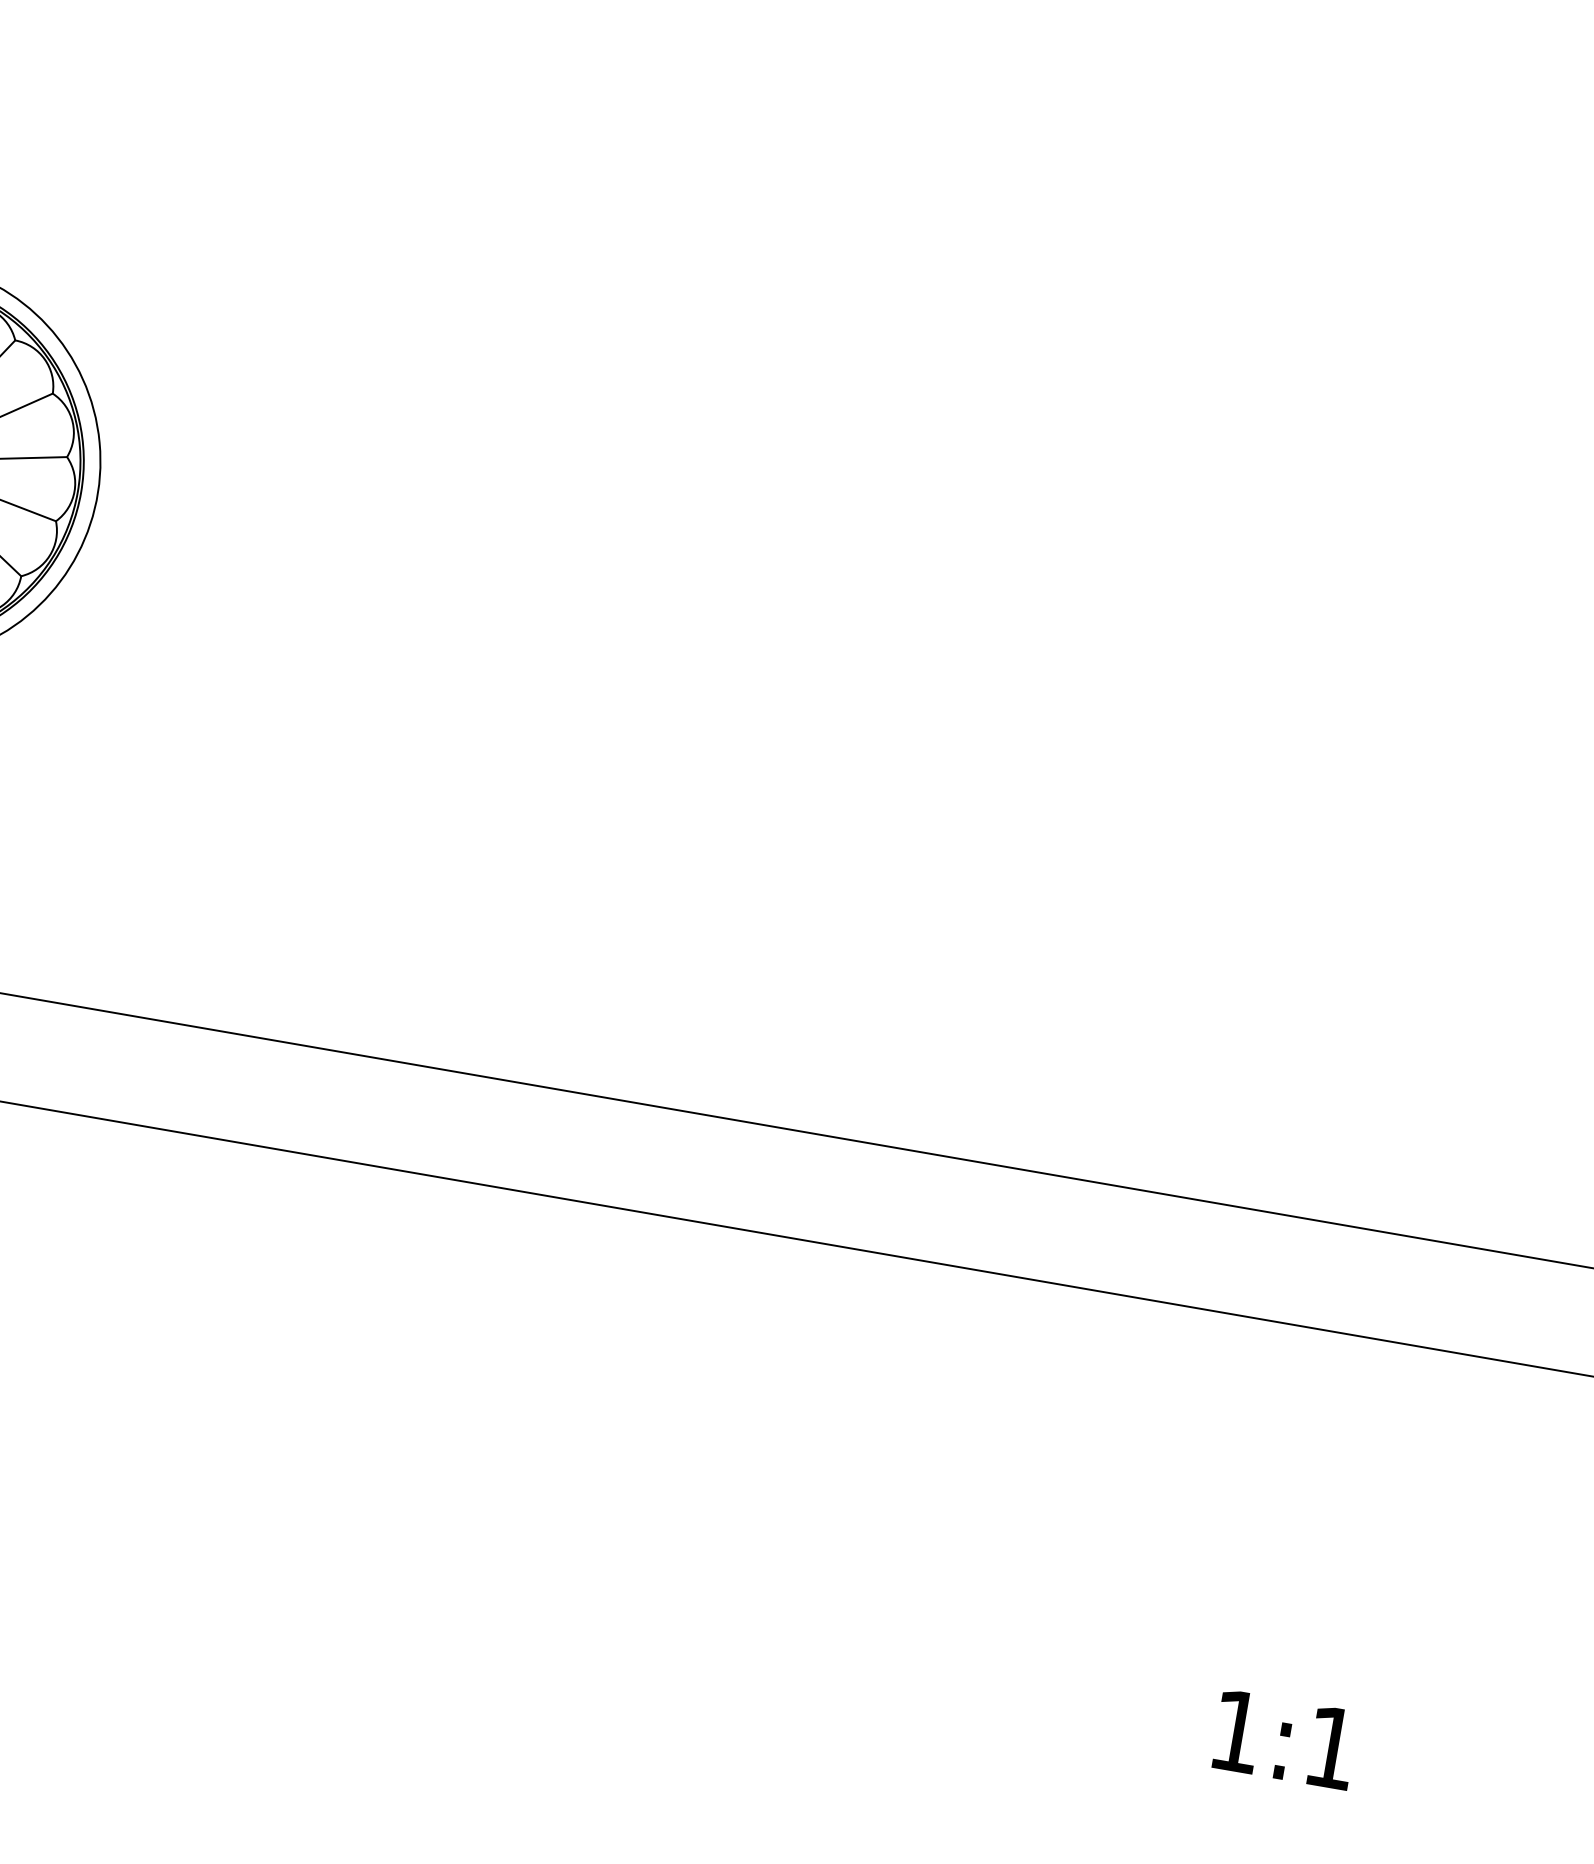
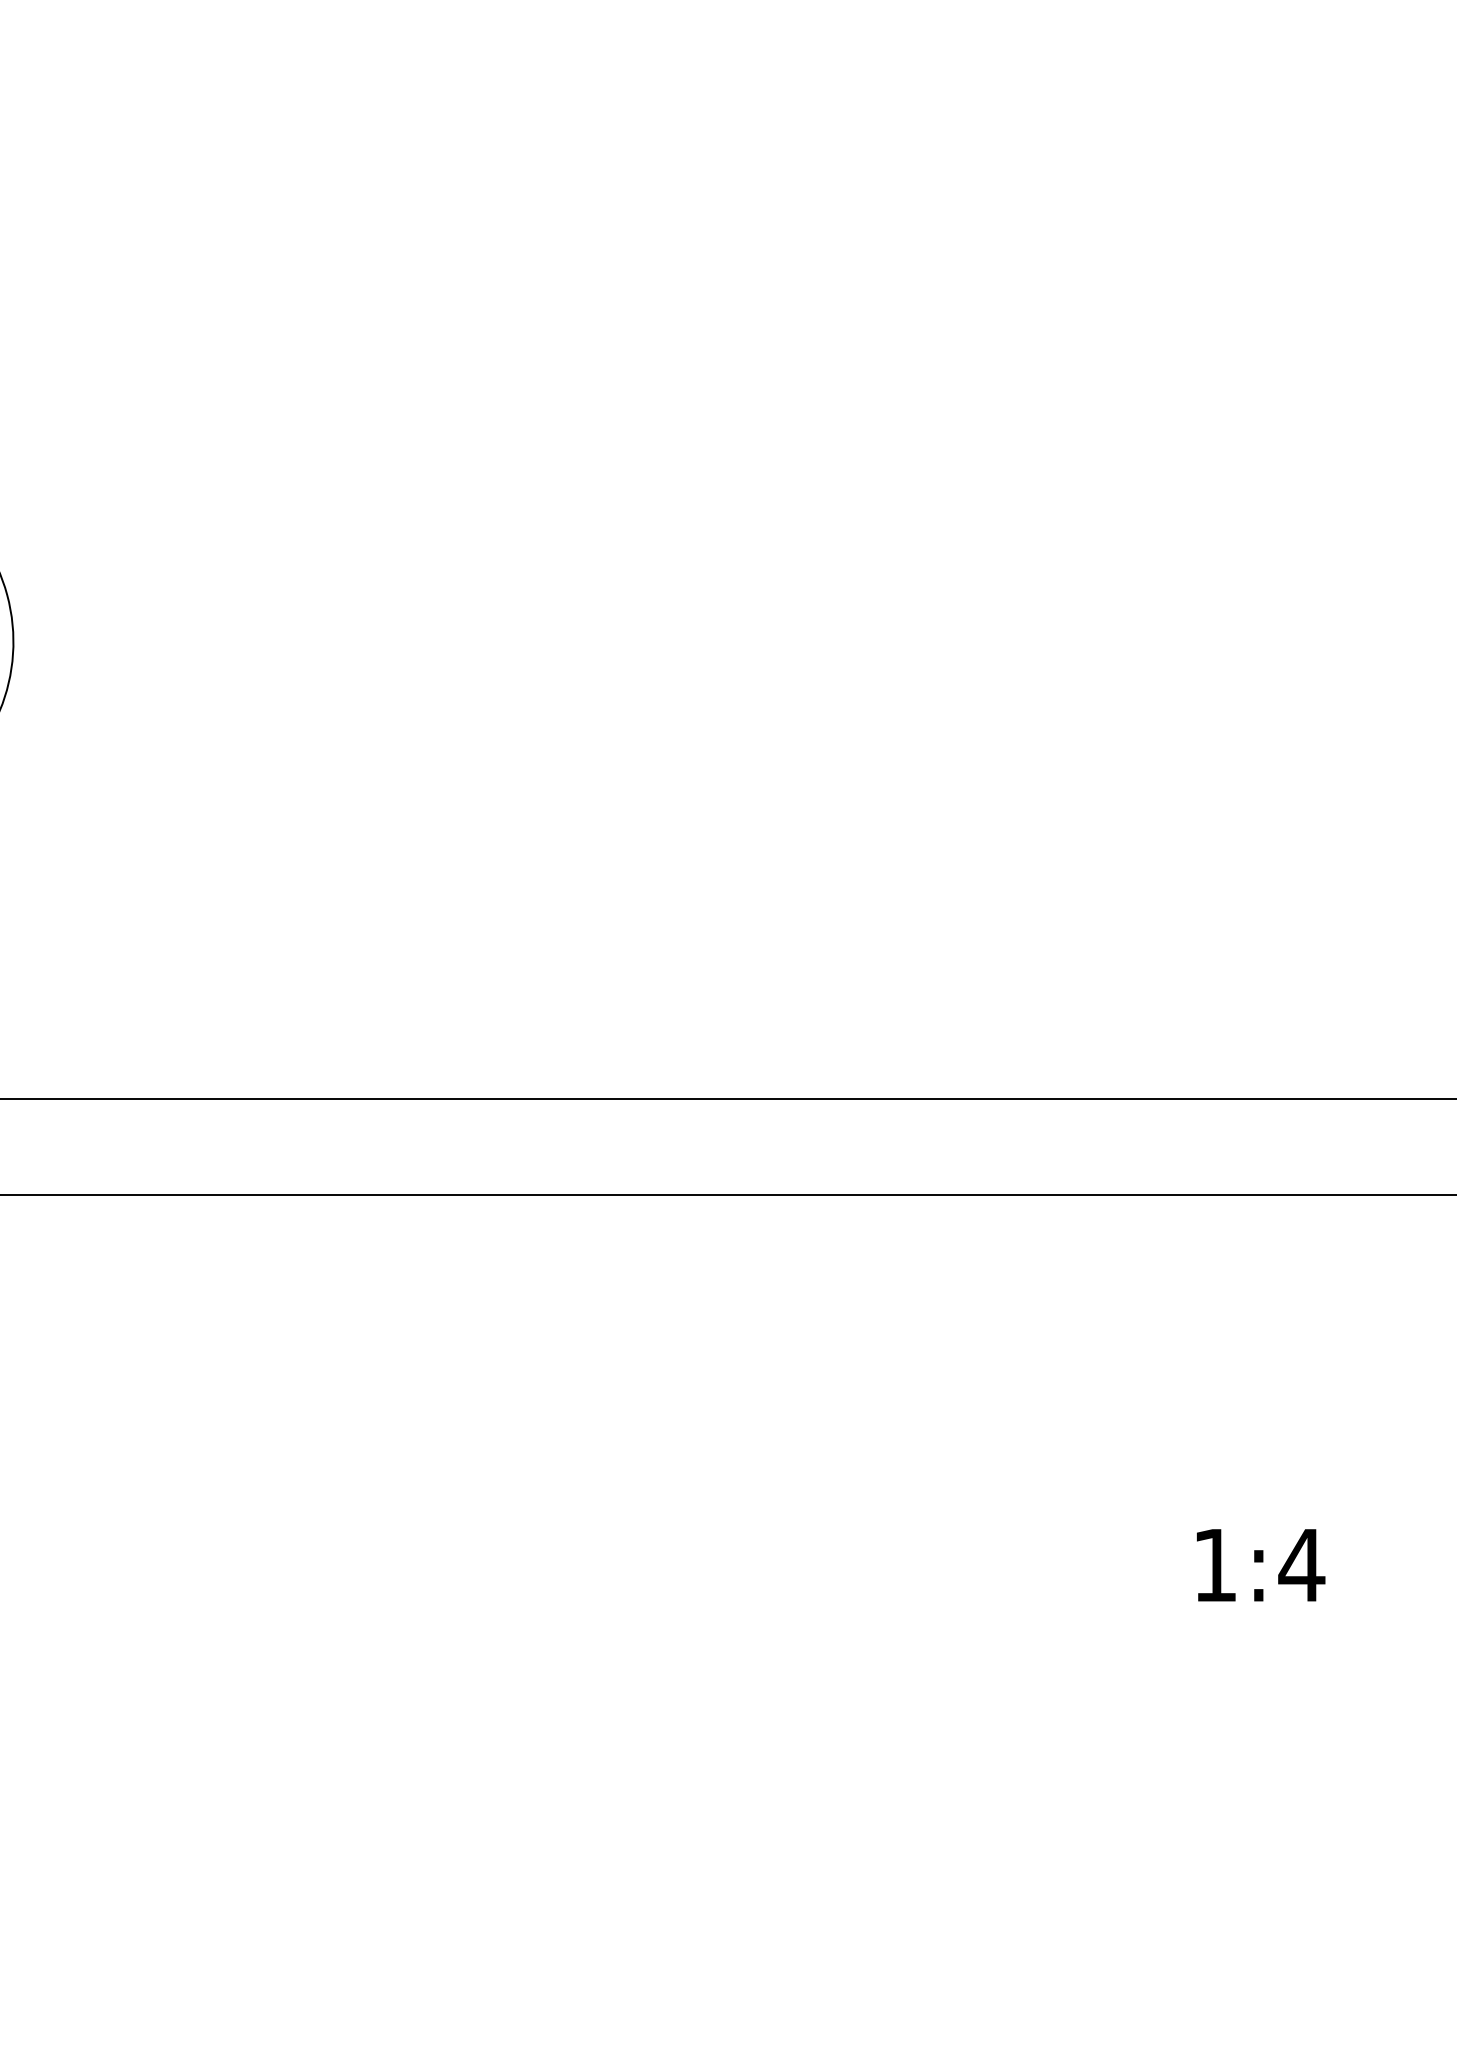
text: (1331, 1747) -> (1301, 1565), 1:1 -> 1:4

